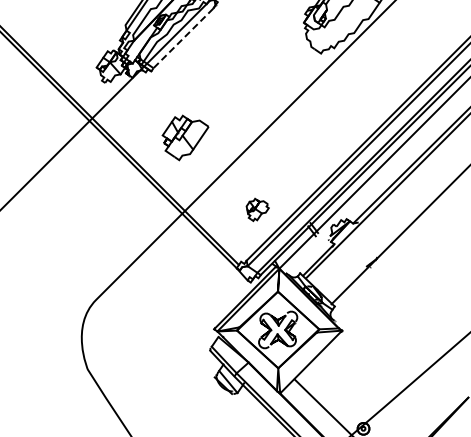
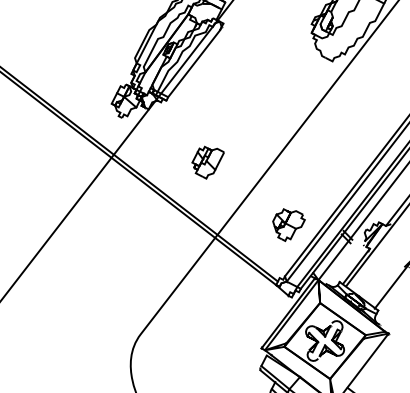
line: (183, 38) -> (194, 63), dashed -> solid
part: (185, 137) -> (208, 161), size x0.71
part: (257, 209) -> (289, 224), size x1.43

